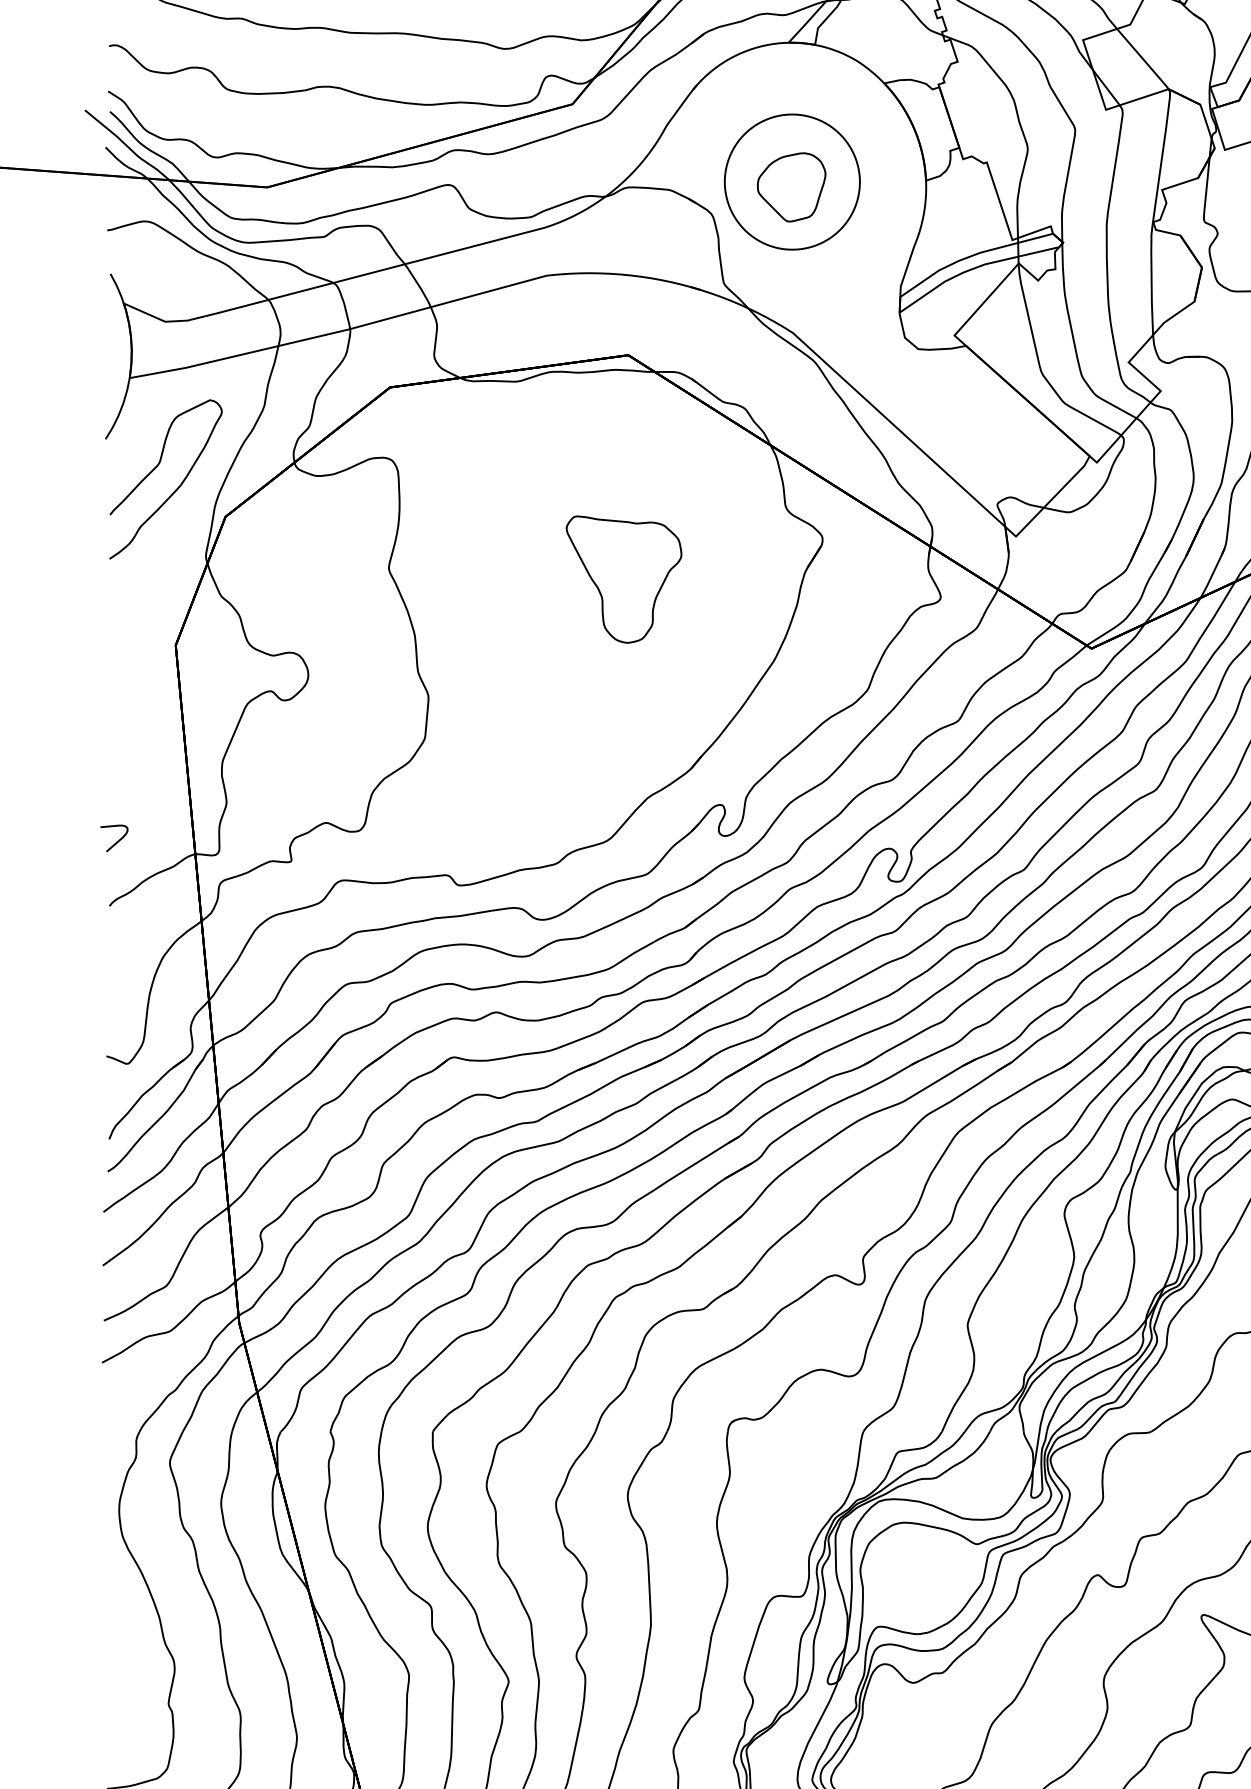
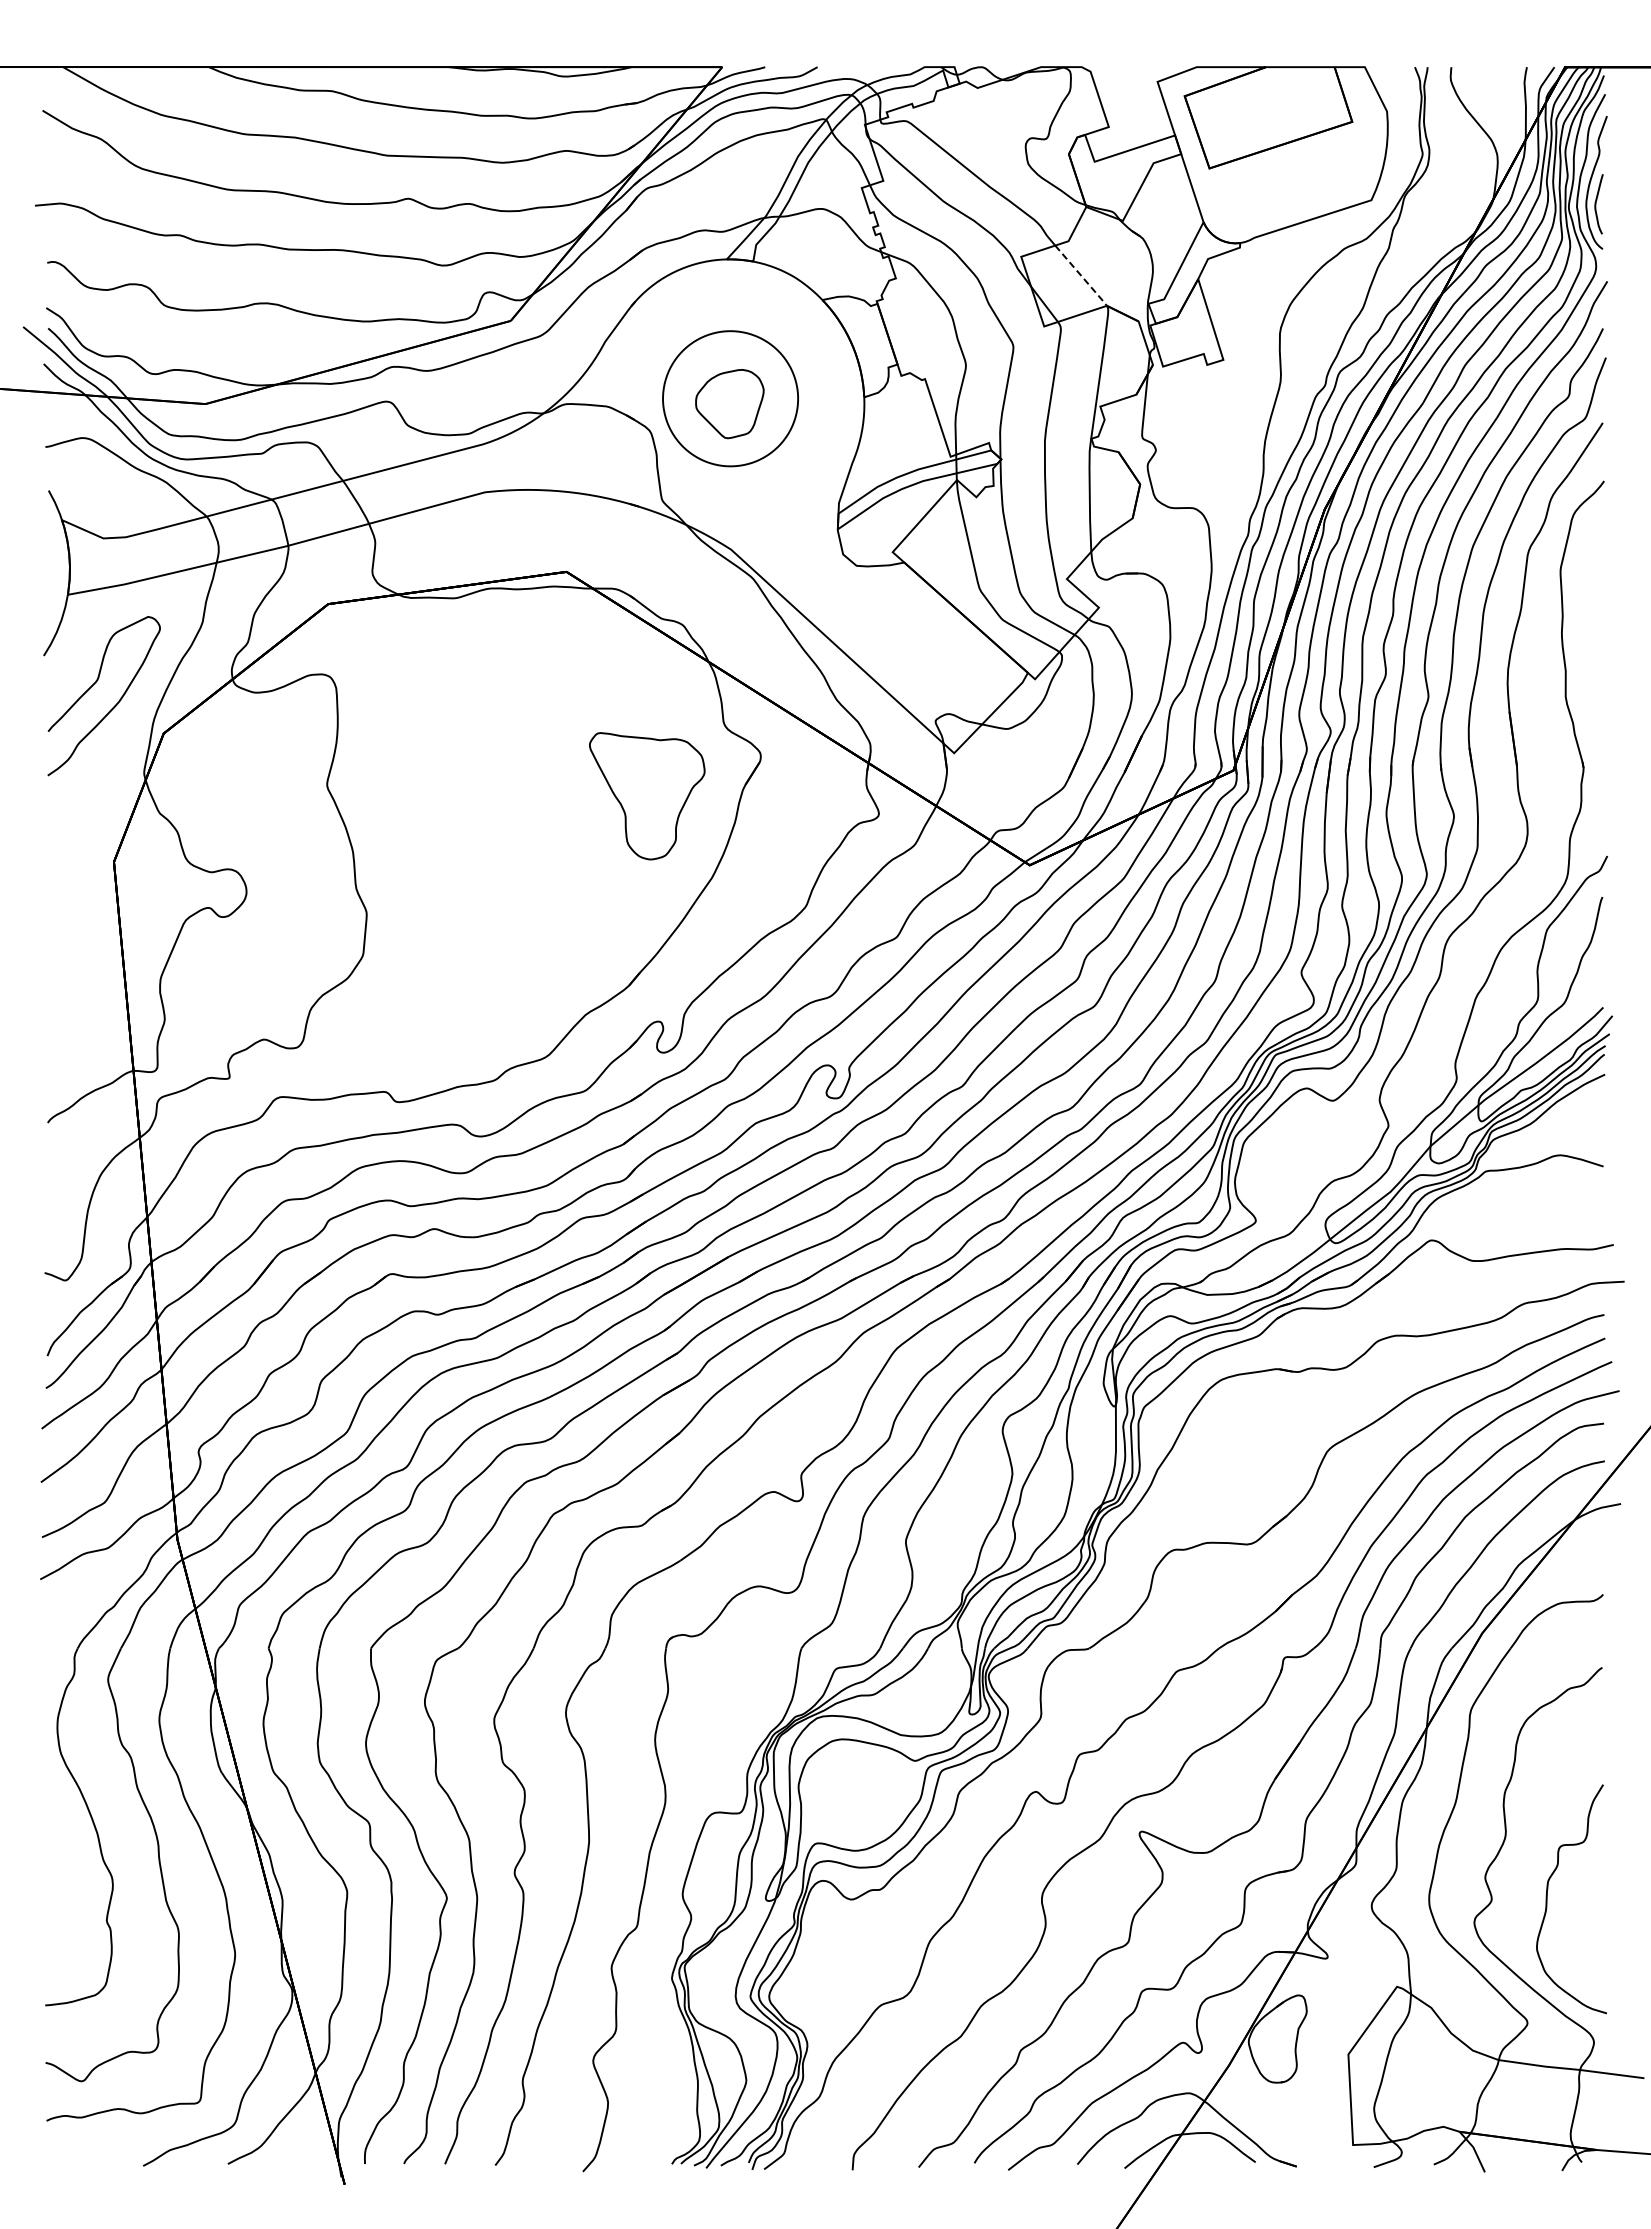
line: (1143, 59) -> (1081, 276), solid -> dashed
part: (624, 579) -> (647, 796), moved
curve: (117, 840) -> (55, 1057), removed

